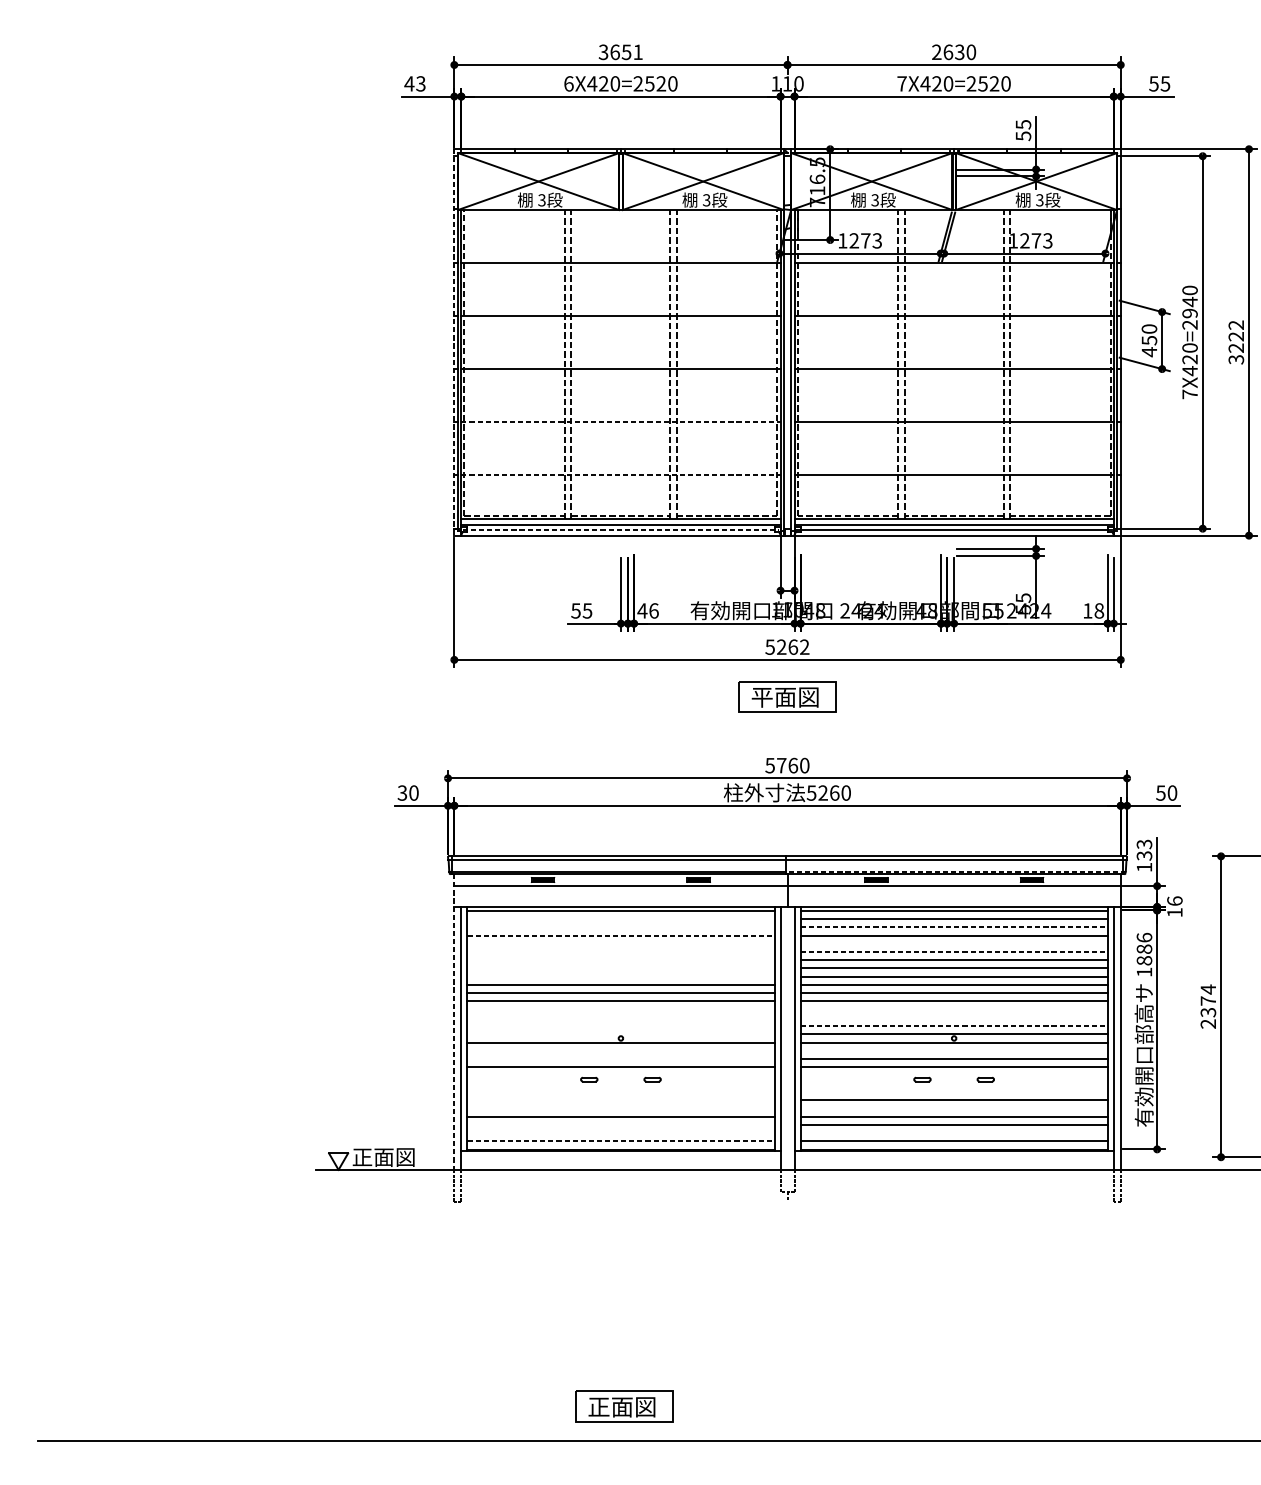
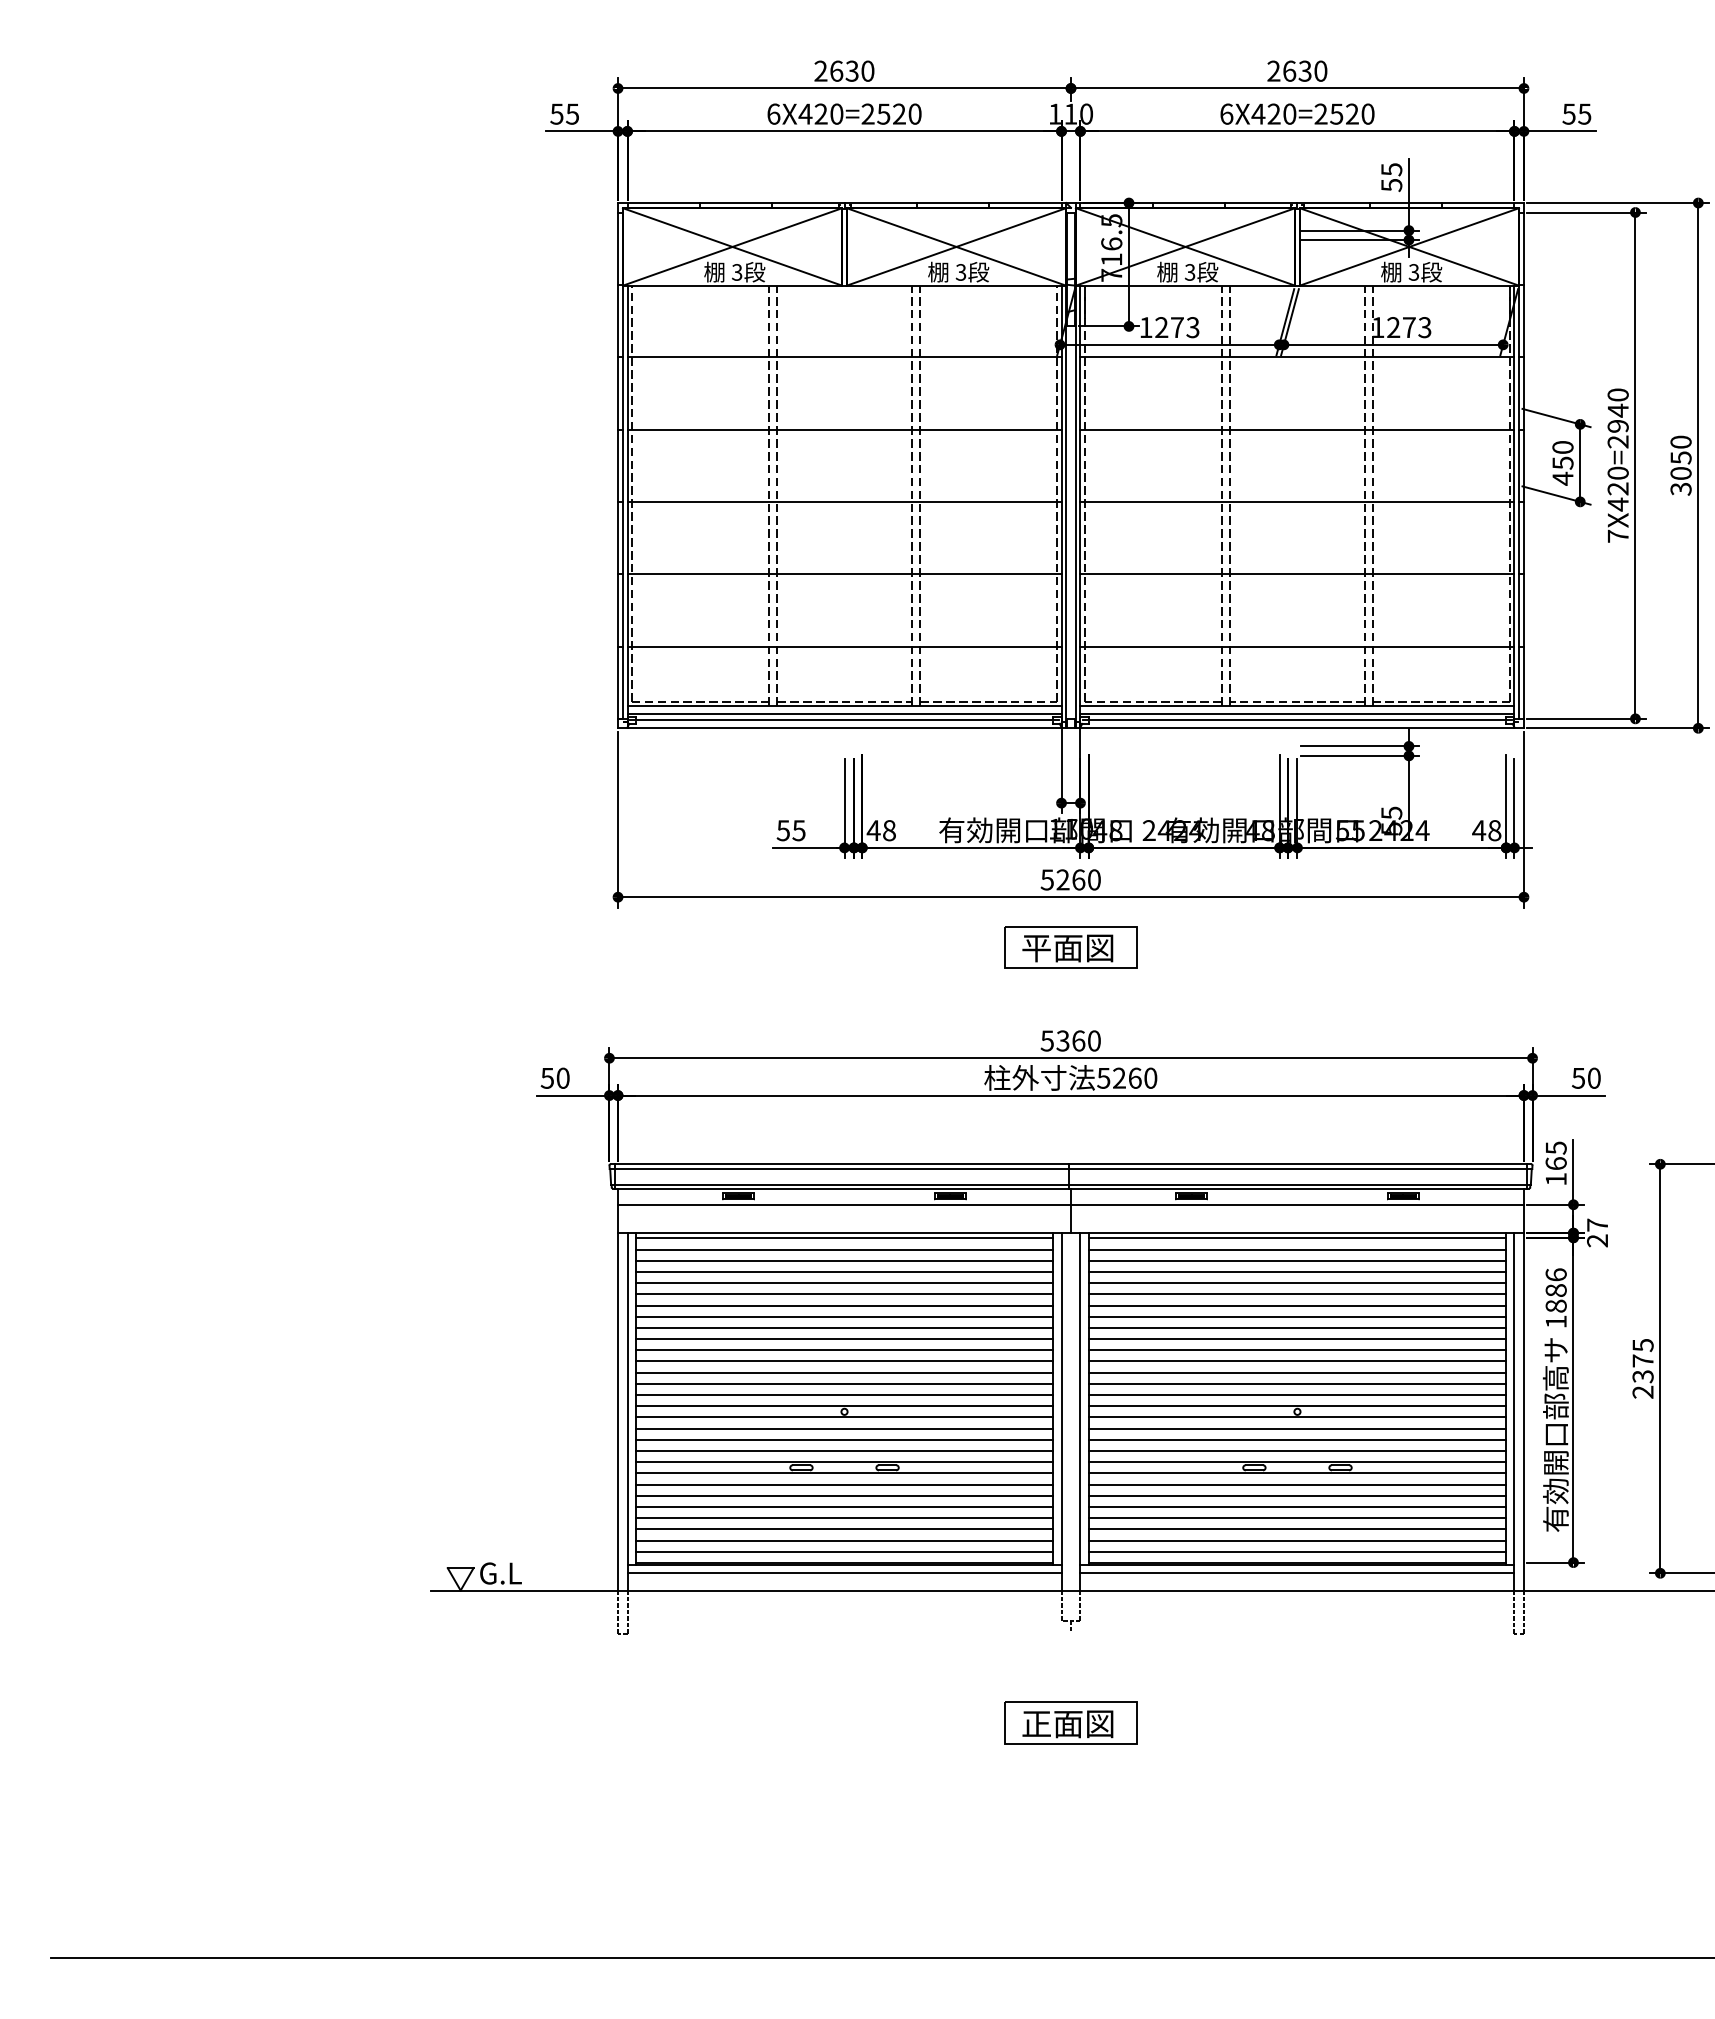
text: (620, 51) -> (844, 70), 3651 -> 2630
text: (414, 83) -> (563, 113), 43 -> 55
text: (901, 83) -> (1226, 113), 7X420=2520 -> 6X420=2520
text: (1235, 336) -> (1680, 457), 3222 -> 3050
line: (454, 342) -> (618, 465), dashed -> solid
line: (621, 422) -> (845, 574), dashed -> solid
line: (621, 475) -> (845, 646), dashed -> solid
line: (620, 529) -> (844, 720), dashed -> solid
text: (654, 610) -> (889, 830), 46 -> 48
text: (1088, 610) -> (1479, 830), 18 -> 48
text: (804, 646) -> (1093, 879), 5262 -> 5260
text: (781, 765) -> (1062, 1040), 5760 -> 5360
text: (402, 792) -> (547, 1077), 30 -> 50
text: (1143, 849) -> (1555, 1155), 133 -> 165
line: (956, 871) -> (1300, 1184), dashed -> solid
text: (1174, 906) -> (1597, 1232), 16 -> 27
line: (620, 919) -> (844, 1249), added
line: (620, 927) -> (844, 1260), added
line: (954, 927) -> (1297, 1260), dashed -> solid
line: (620, 935) -> (844, 1271), dashed -> solid
line: (620, 944) -> (844, 1283), added
line: (954, 944) -> (1297, 1283), added
line: (620, 952) -> (844, 1294), added
line: (954, 952) -> (1297, 1294), dashed -> solid
line: (620, 960) -> (844, 1305), added
line: (620, 968) -> (844, 1316), added
line: (620, 976) -> (844, 1327), added
text: (1207, 989) -> (1642, 1345), 2374 -> 2375
line: (620, 1009) -> (844, 1372), added
line: (954, 1009) -> (1297, 1372), added
line: (620, 1017) -> (844, 1383), added
line: (954, 1017) -> (1297, 1383), added
line: (454, 1022) -> (618, 1389), dashed -> solid
line: (620, 1026) -> (844, 1395), added
line: (954, 1026) -> (1297, 1395), dashed -> solid
line: (620, 1034) -> (844, 1406), added
line: (620, 1050) -> (844, 1428), added
line: (954, 1050) -> (1297, 1428), added
line: (620, 1058) -> (844, 1439), added
line: (620, 1075) -> (844, 1462), added
line: (954, 1075) -> (1297, 1462), added
line: (620, 1083) -> (844, 1473), added
line: (954, 1083) -> (1297, 1473), added
line: (620, 1091) -> (844, 1484), added
line: (954, 1091) -> (1297, 1484), added
line: (620, 1100) -> (844, 1495), added
line: (620, 1108) -> (844, 1507), added
line: (954, 1108) -> (1297, 1507), added
line: (620, 1125) -> (844, 1529), added
line: (620, 1133) -> (844, 1540), added
line: (954, 1133) -> (1297, 1540), added
line: (620, 1141) -> (844, 1551), dashed -> solid
text: (383, 1157) -> (521, 1573), 正面図 -> G.L
line: (620, 1157) -> (844, 1573), added
line: (954, 1157) -> (1297, 1573), added
part: (623, 1406) -> (1070, 1722), moved

